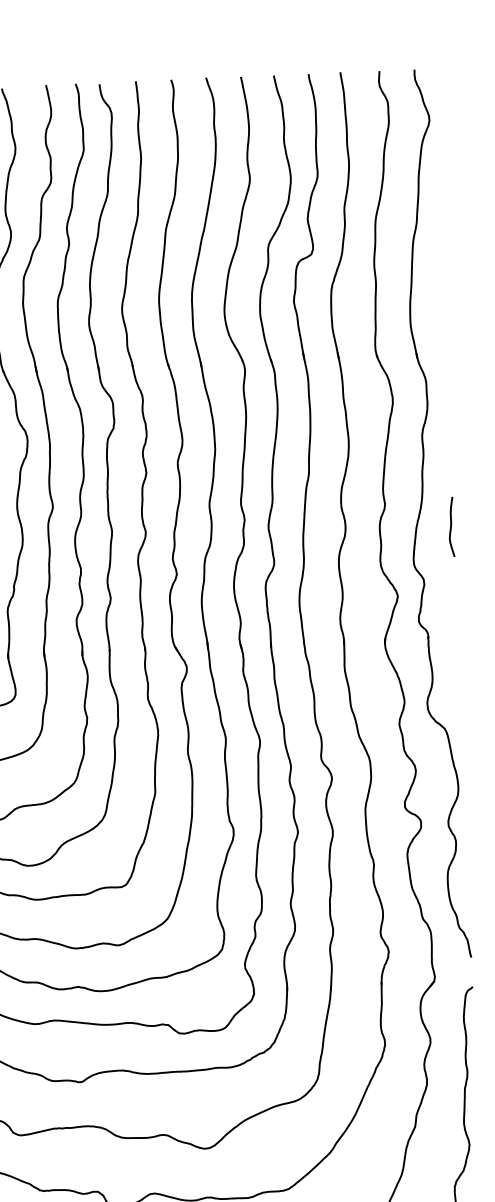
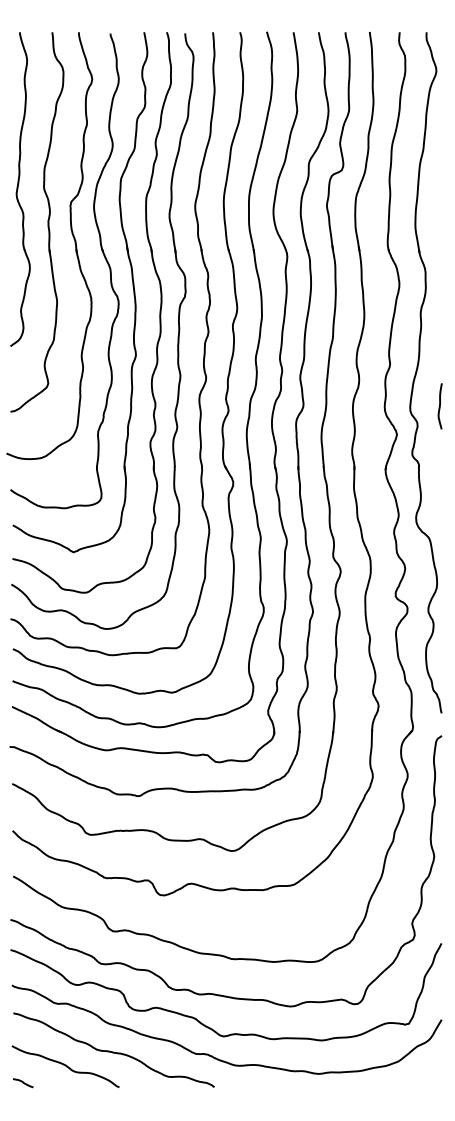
curve: (450, 527) -> (439, 406), moved

